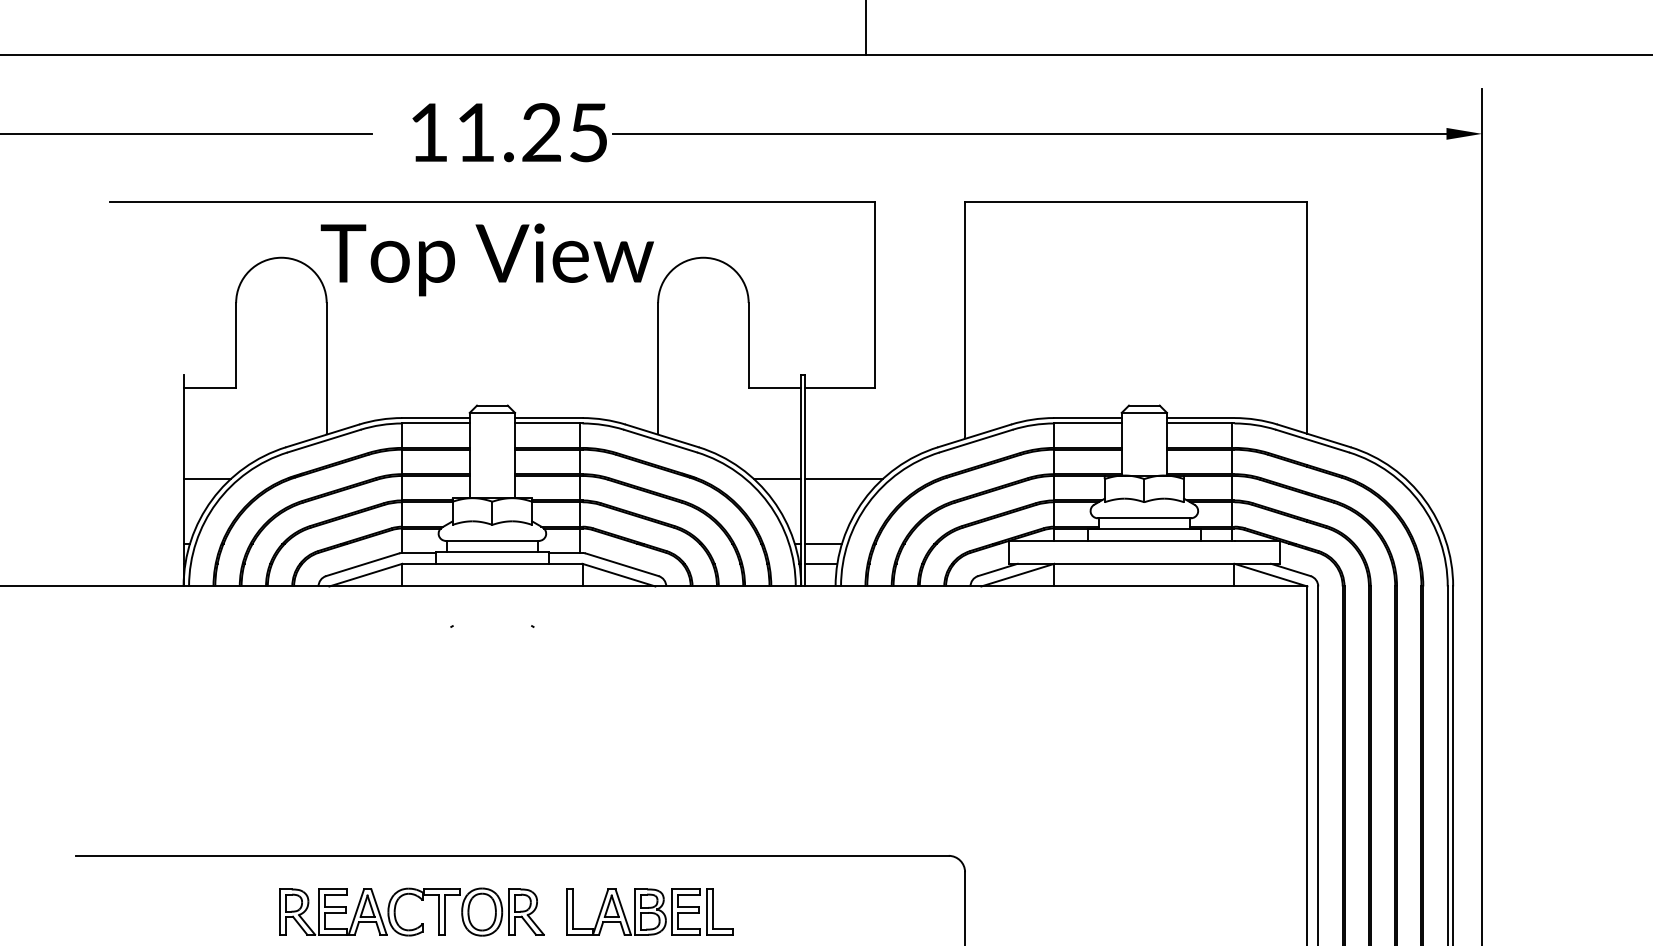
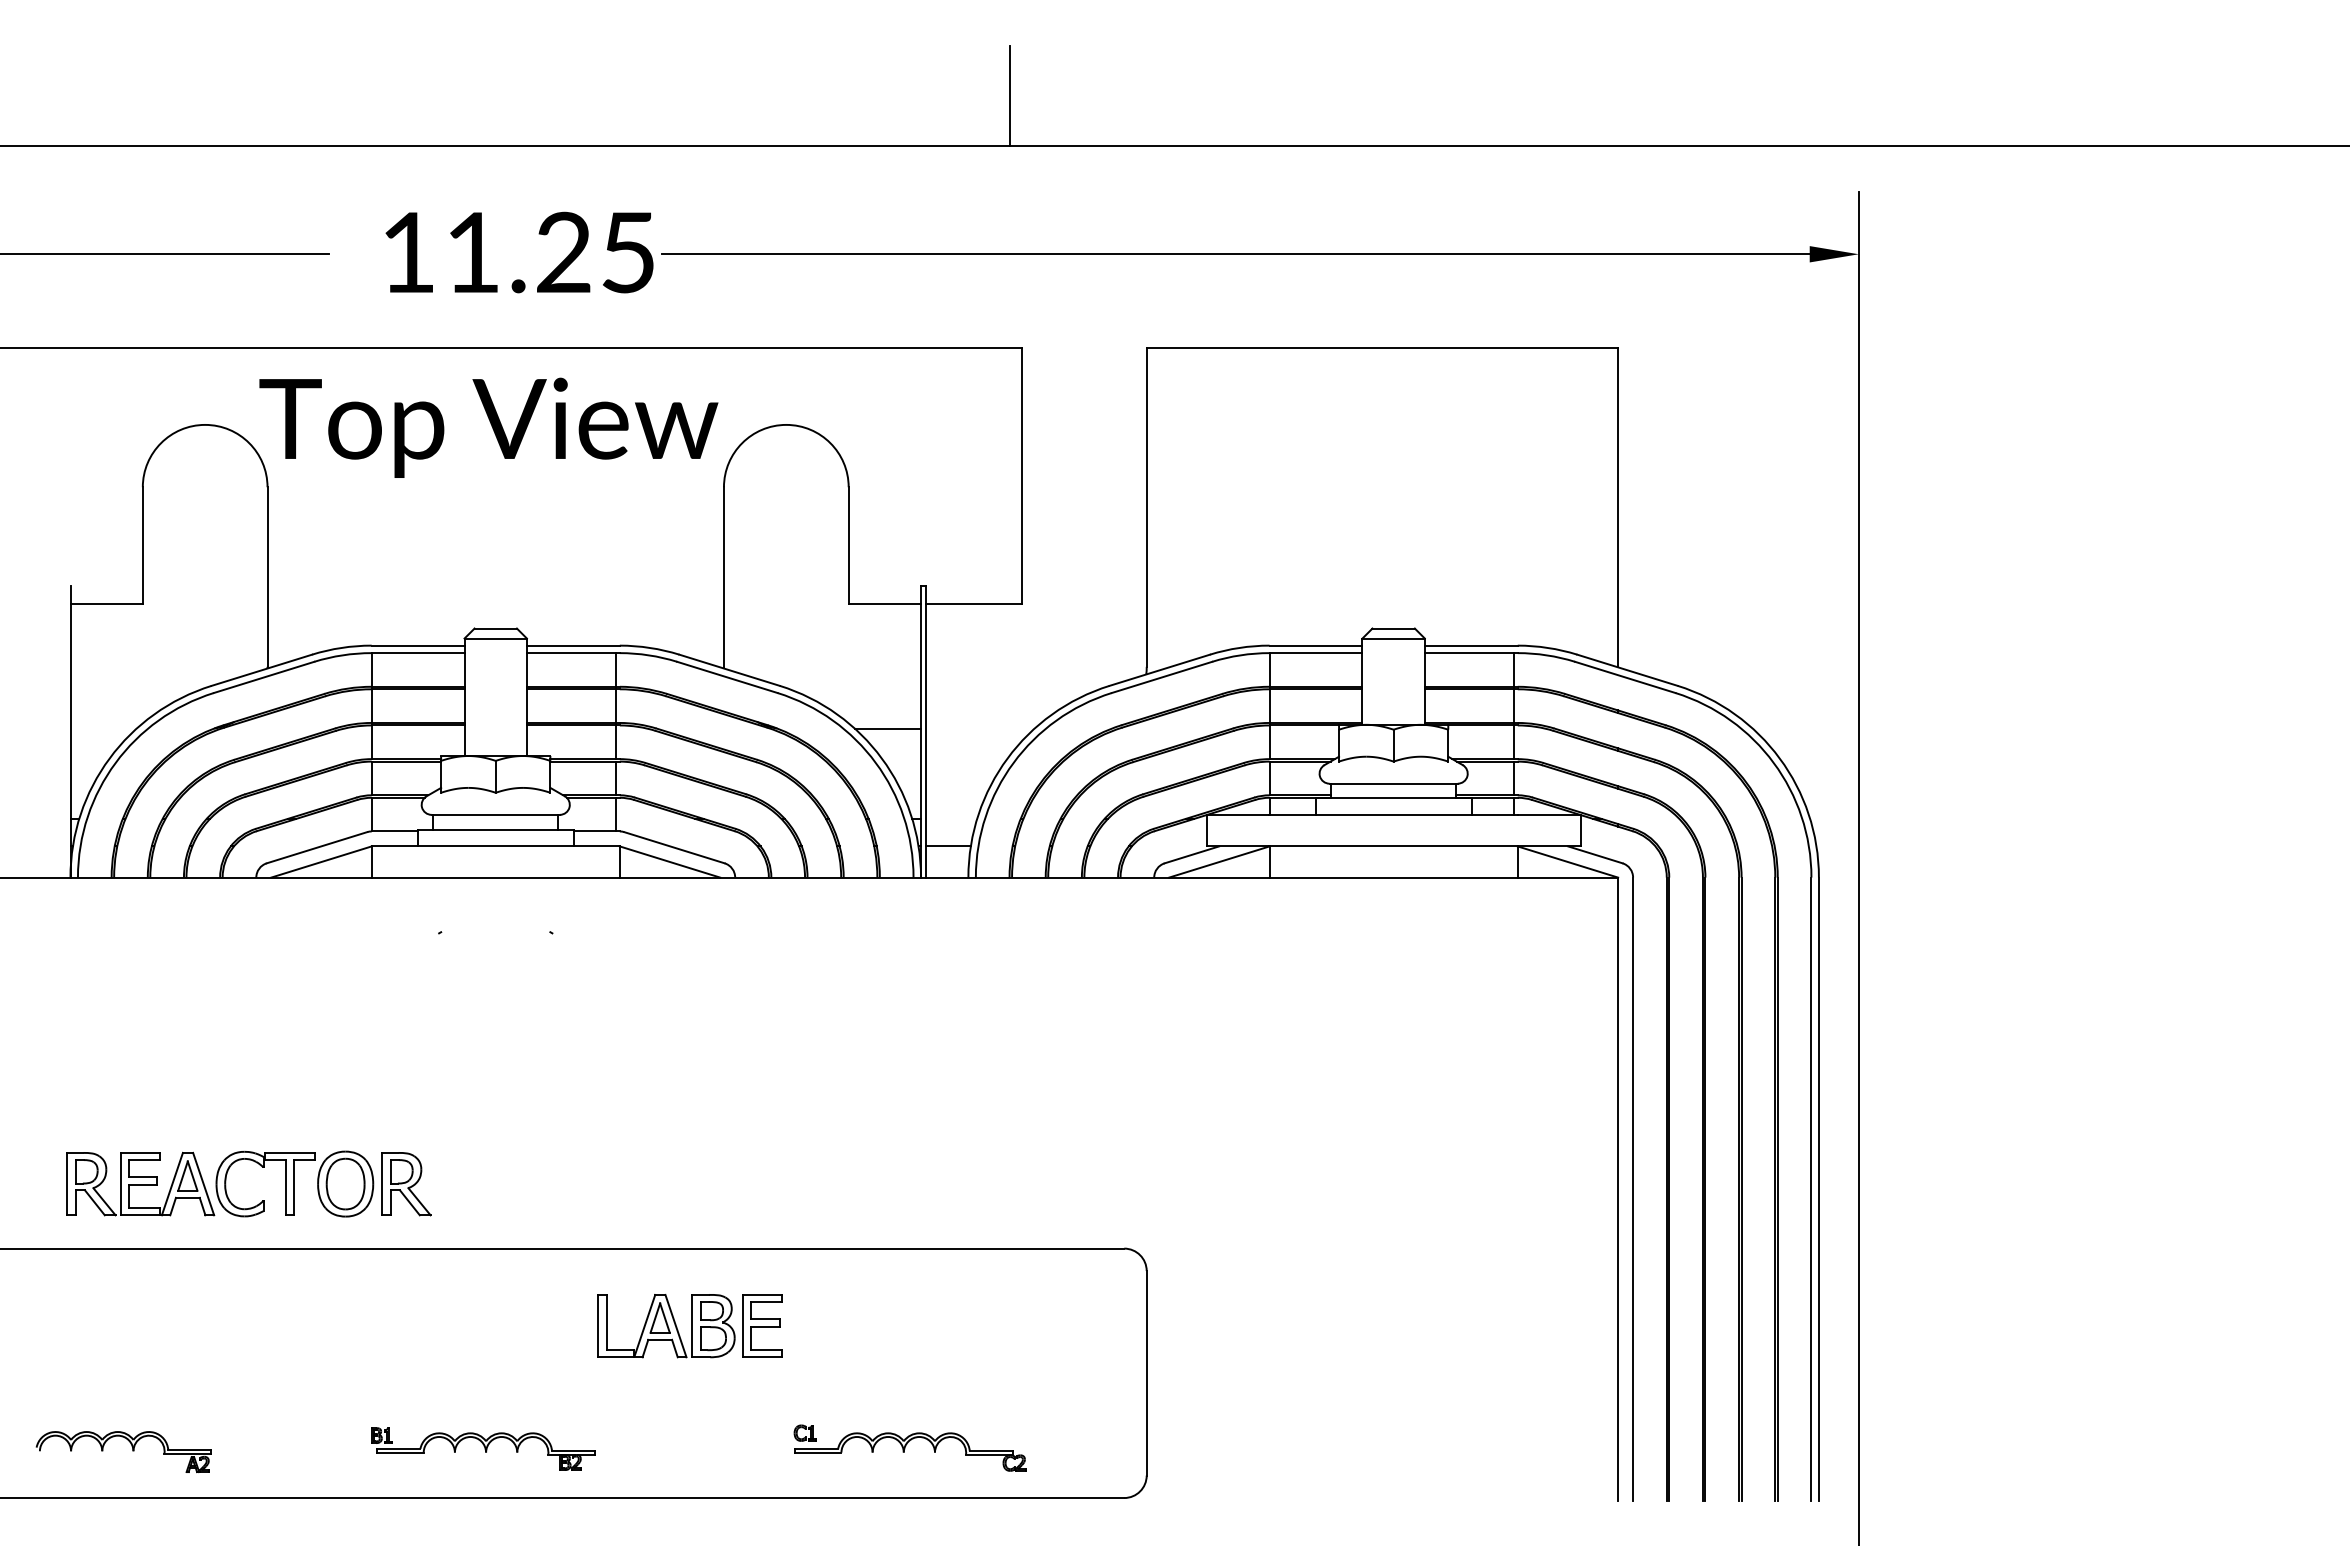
line: (207, 478) -> (103, 729), removed
line: (843, 478) -> (979, 729), removed
line: (823, 543) -> (951, 818), removed
part: (419, 898) -> (259, 1165), moved
part: (712, 911) -> (799, 1325), removed

